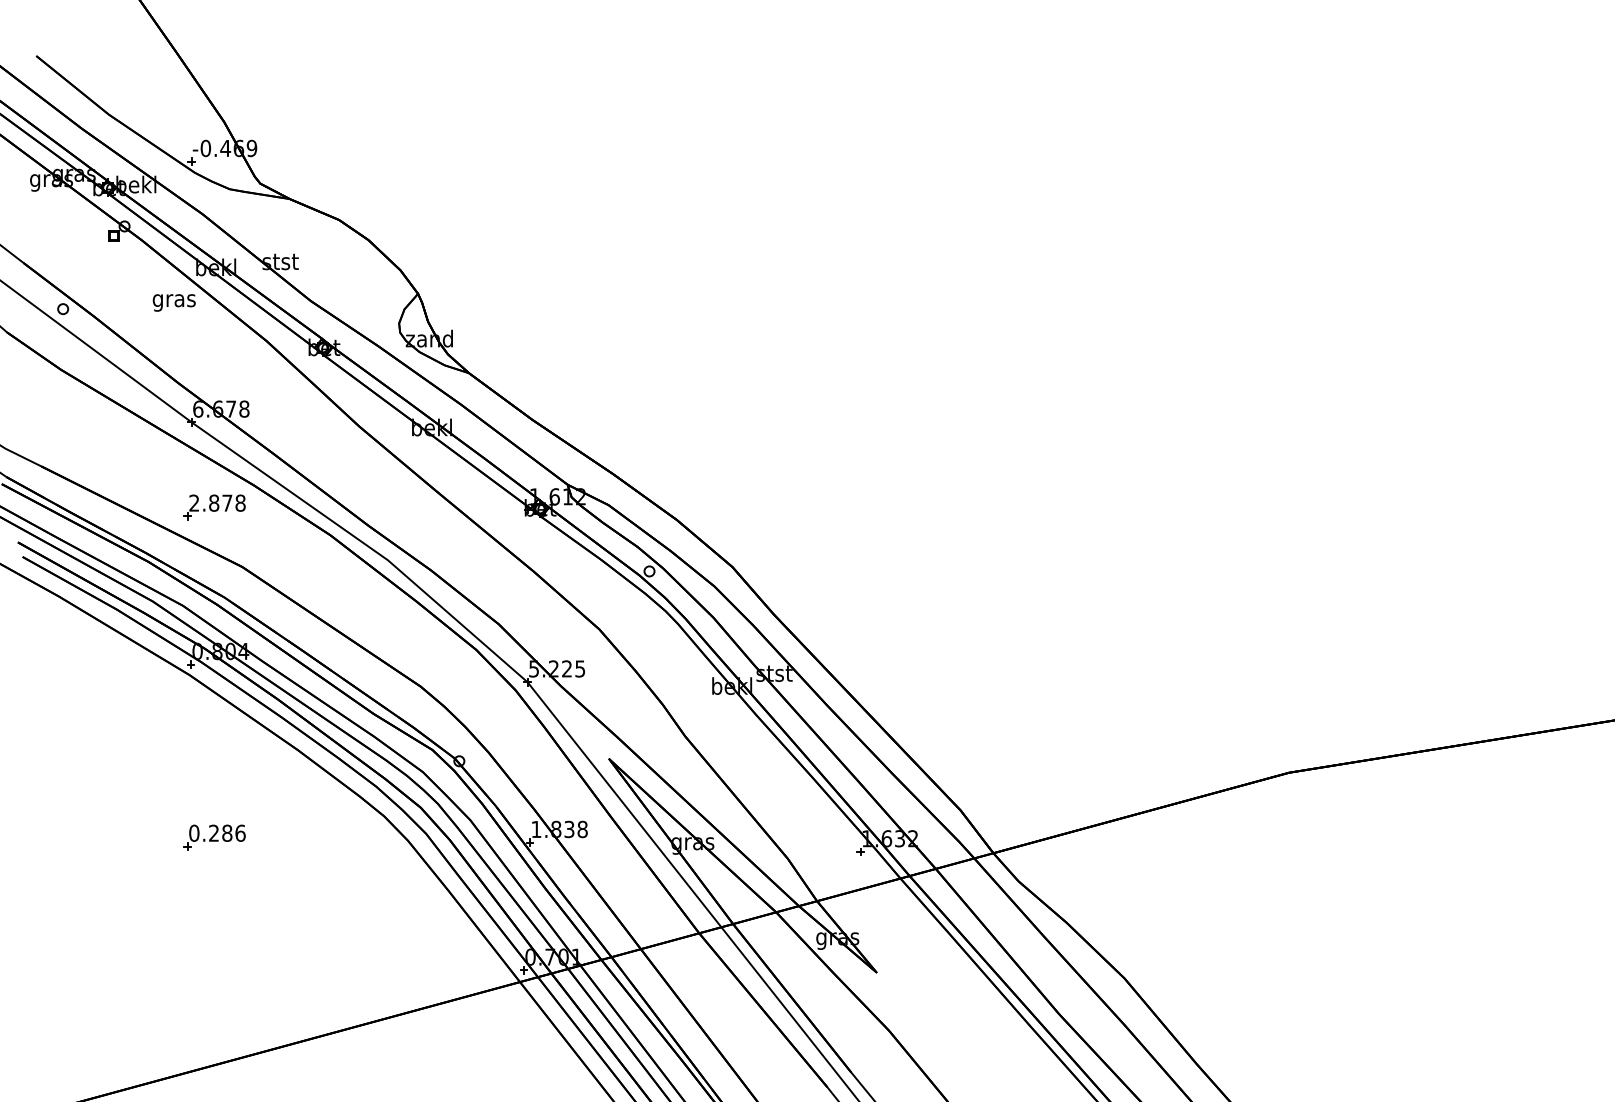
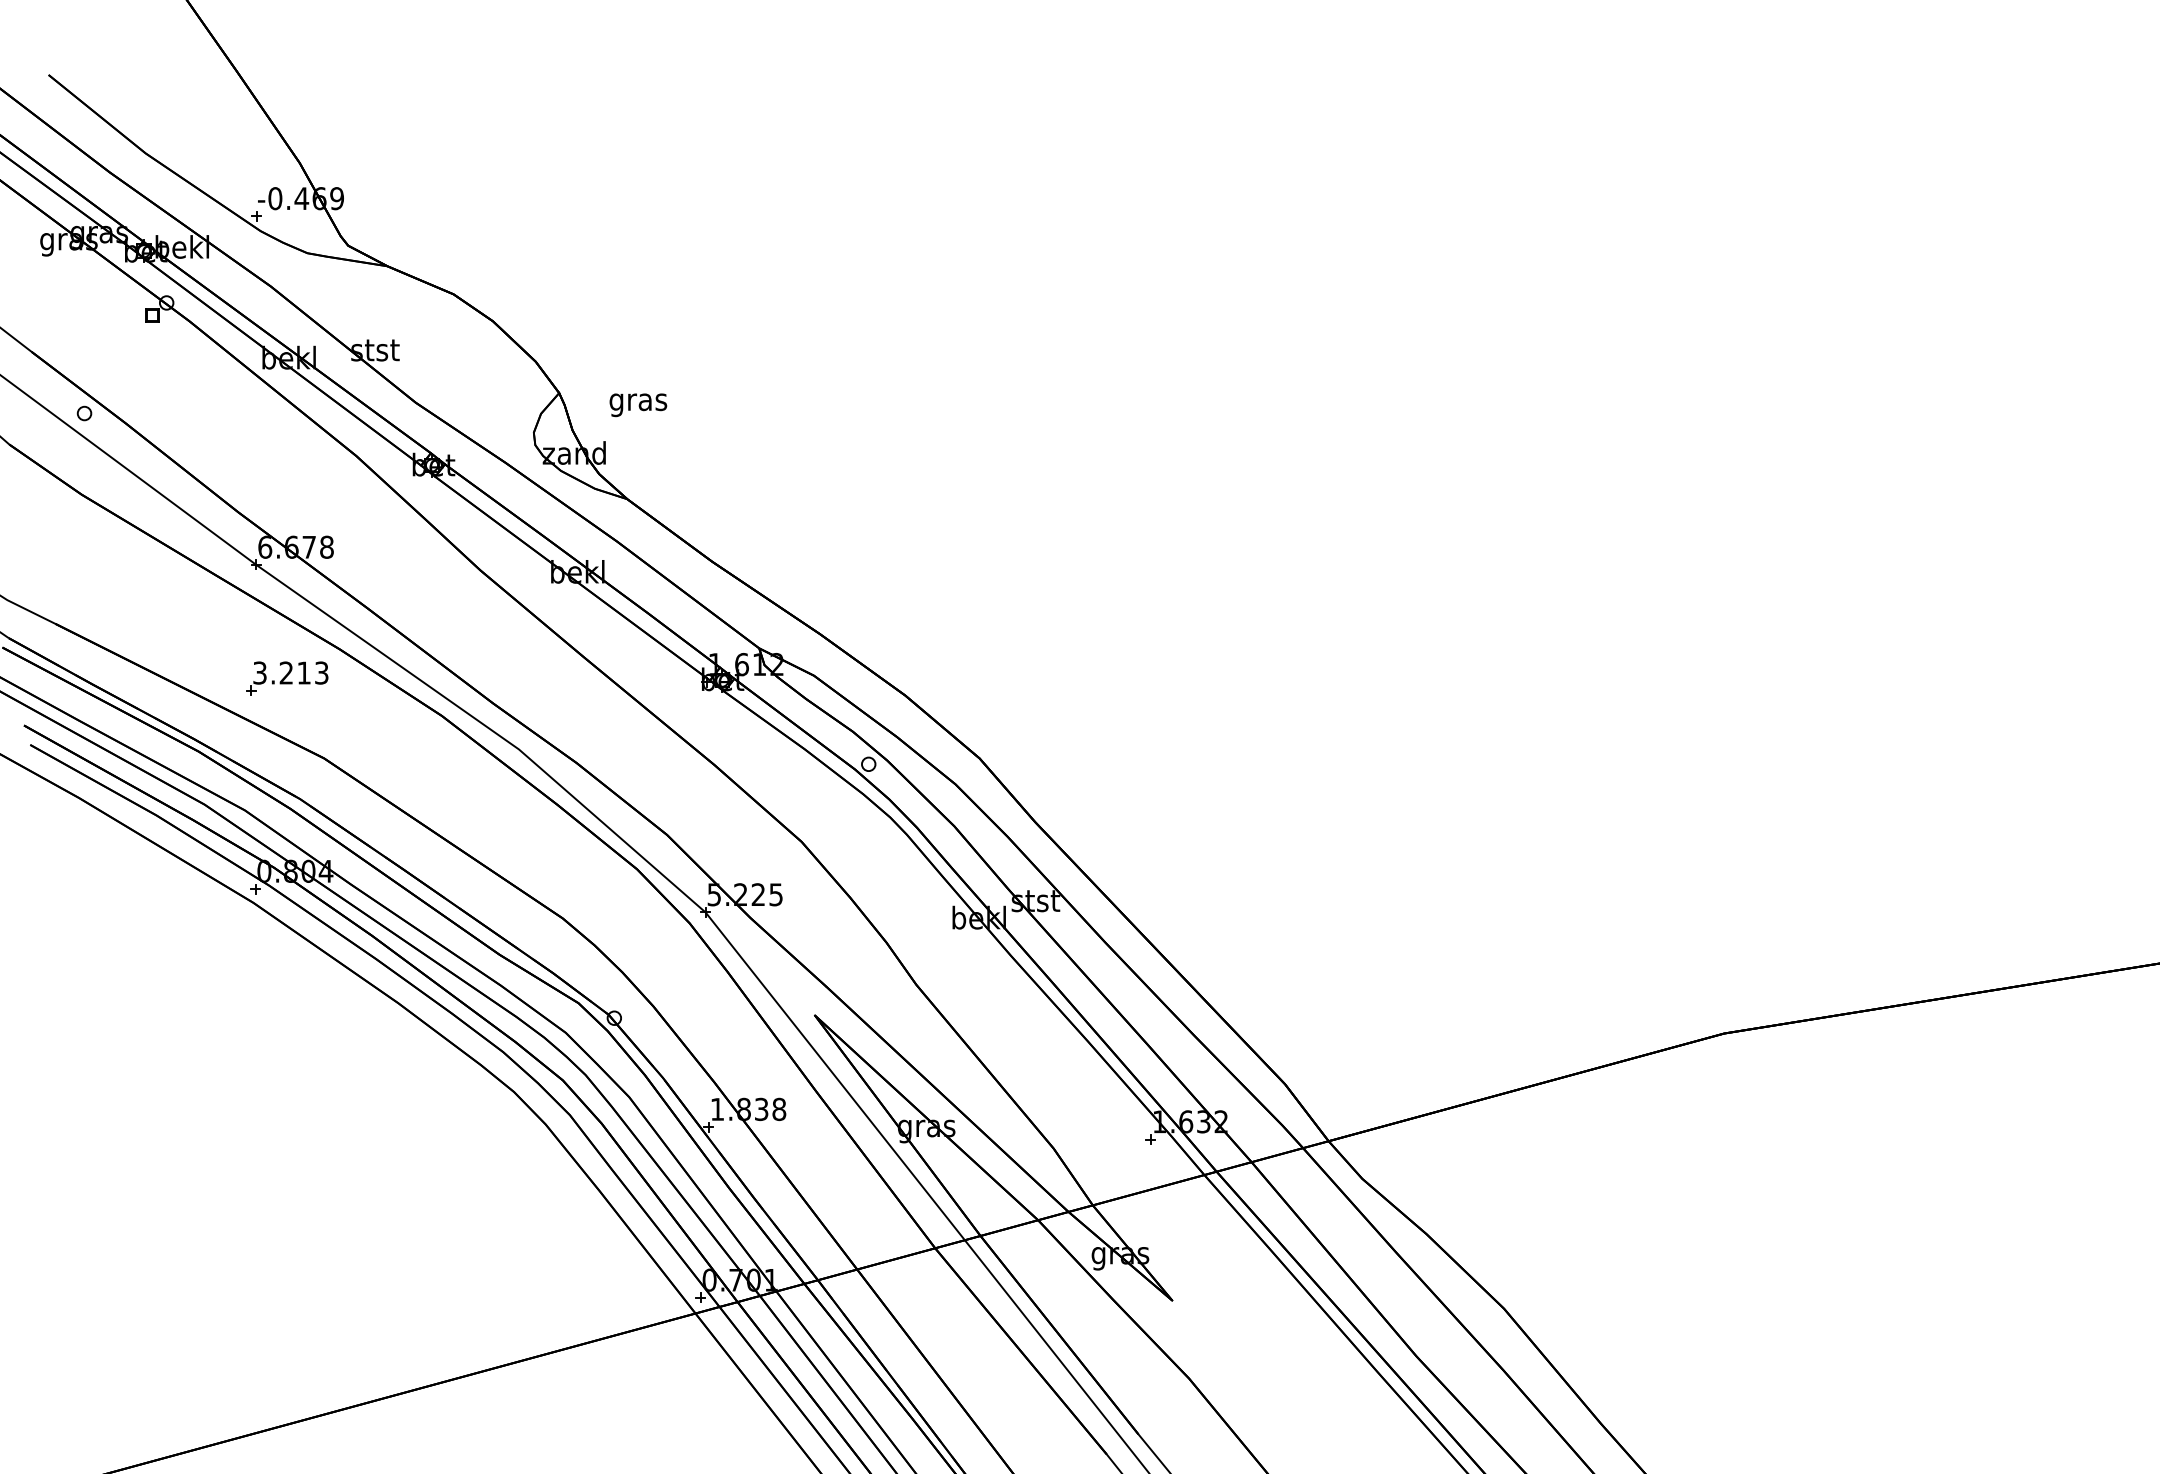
text: (173, 302) -> (637, 404), moved
text: (217, 502) -> (290, 672), 2.878 -> 3.213
part: (214, 837) -> (286, 1120), removed

